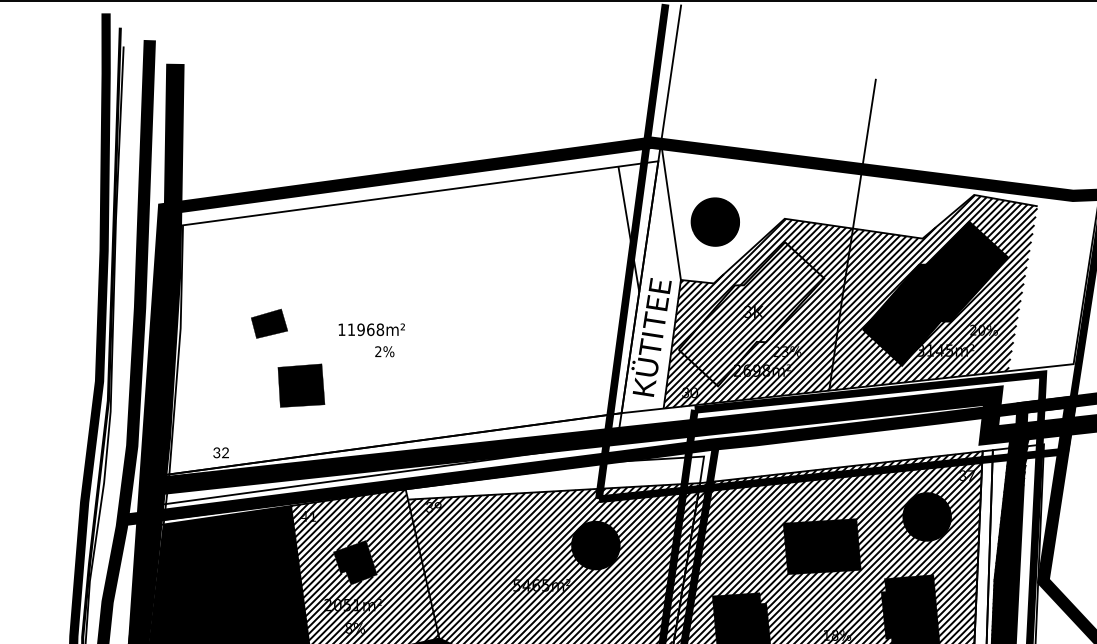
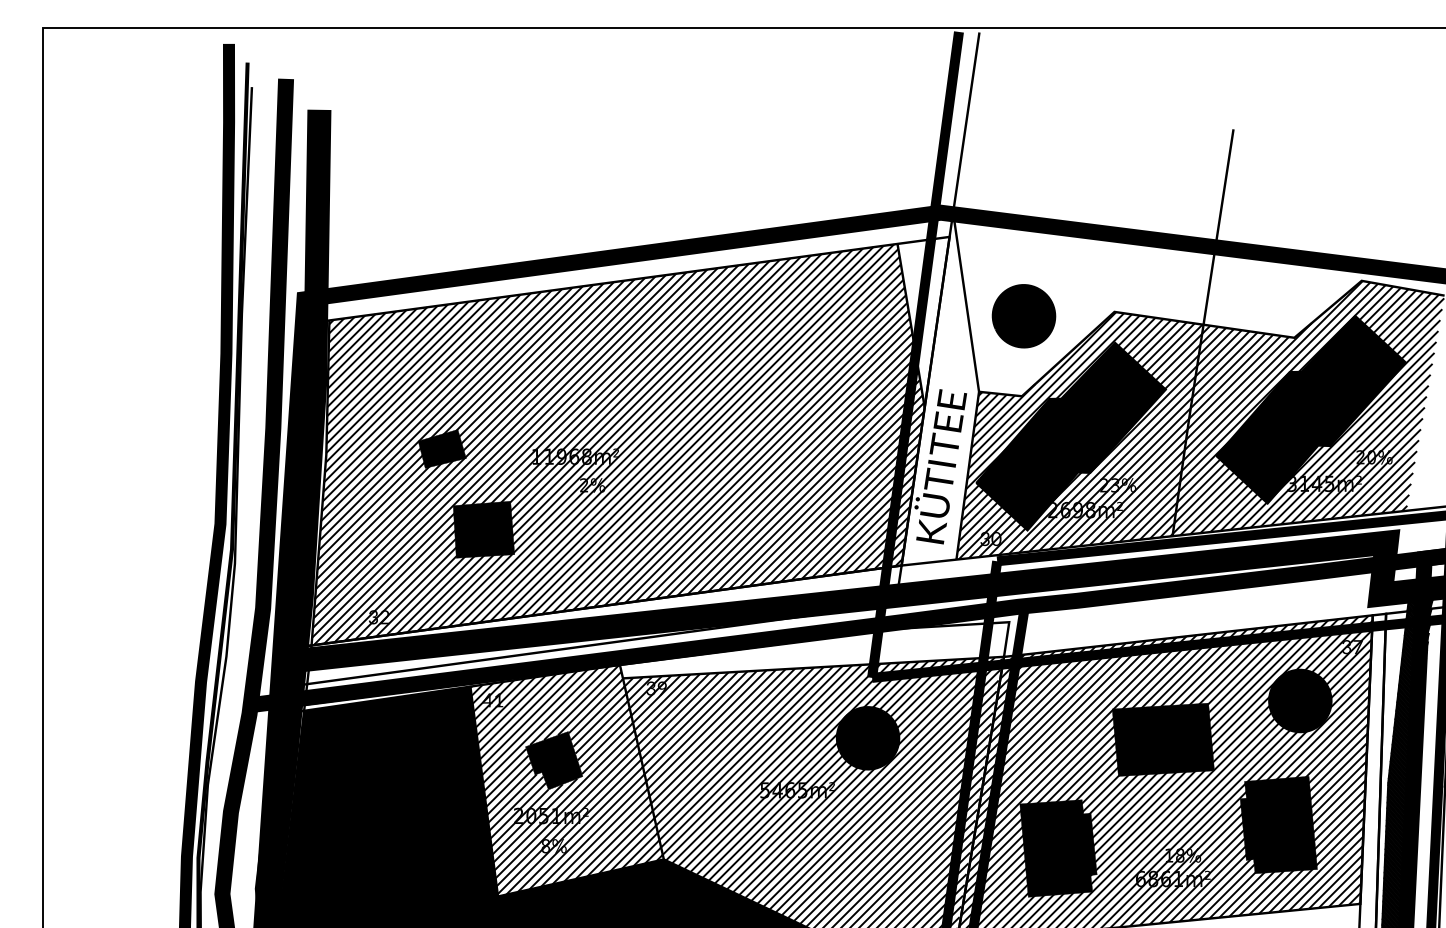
fill: (751, 314) -> (1070, 436), added
hatch: (404, 320) -> (618, 444), added

